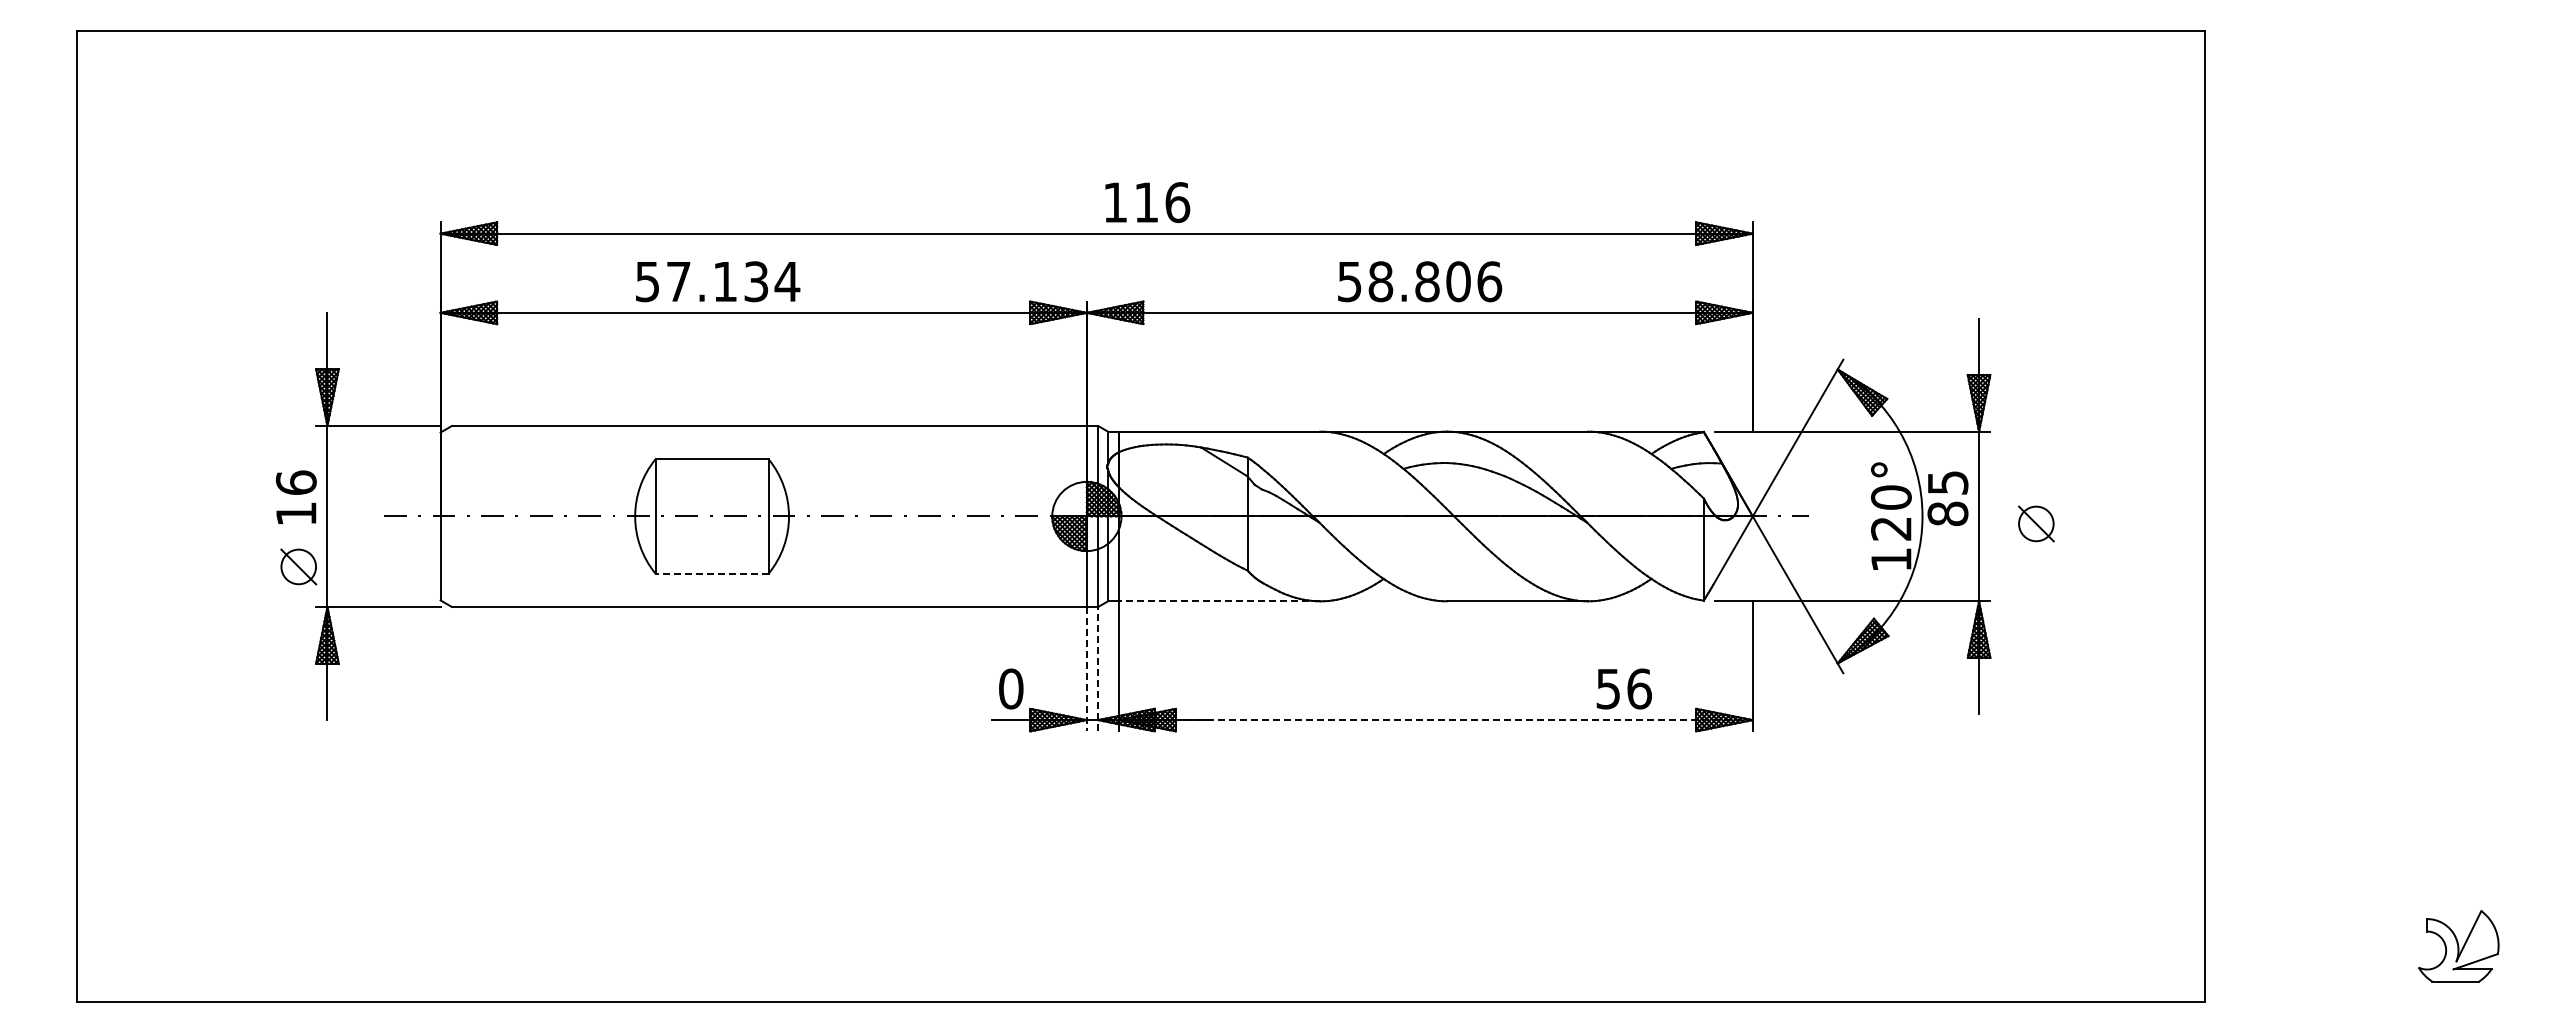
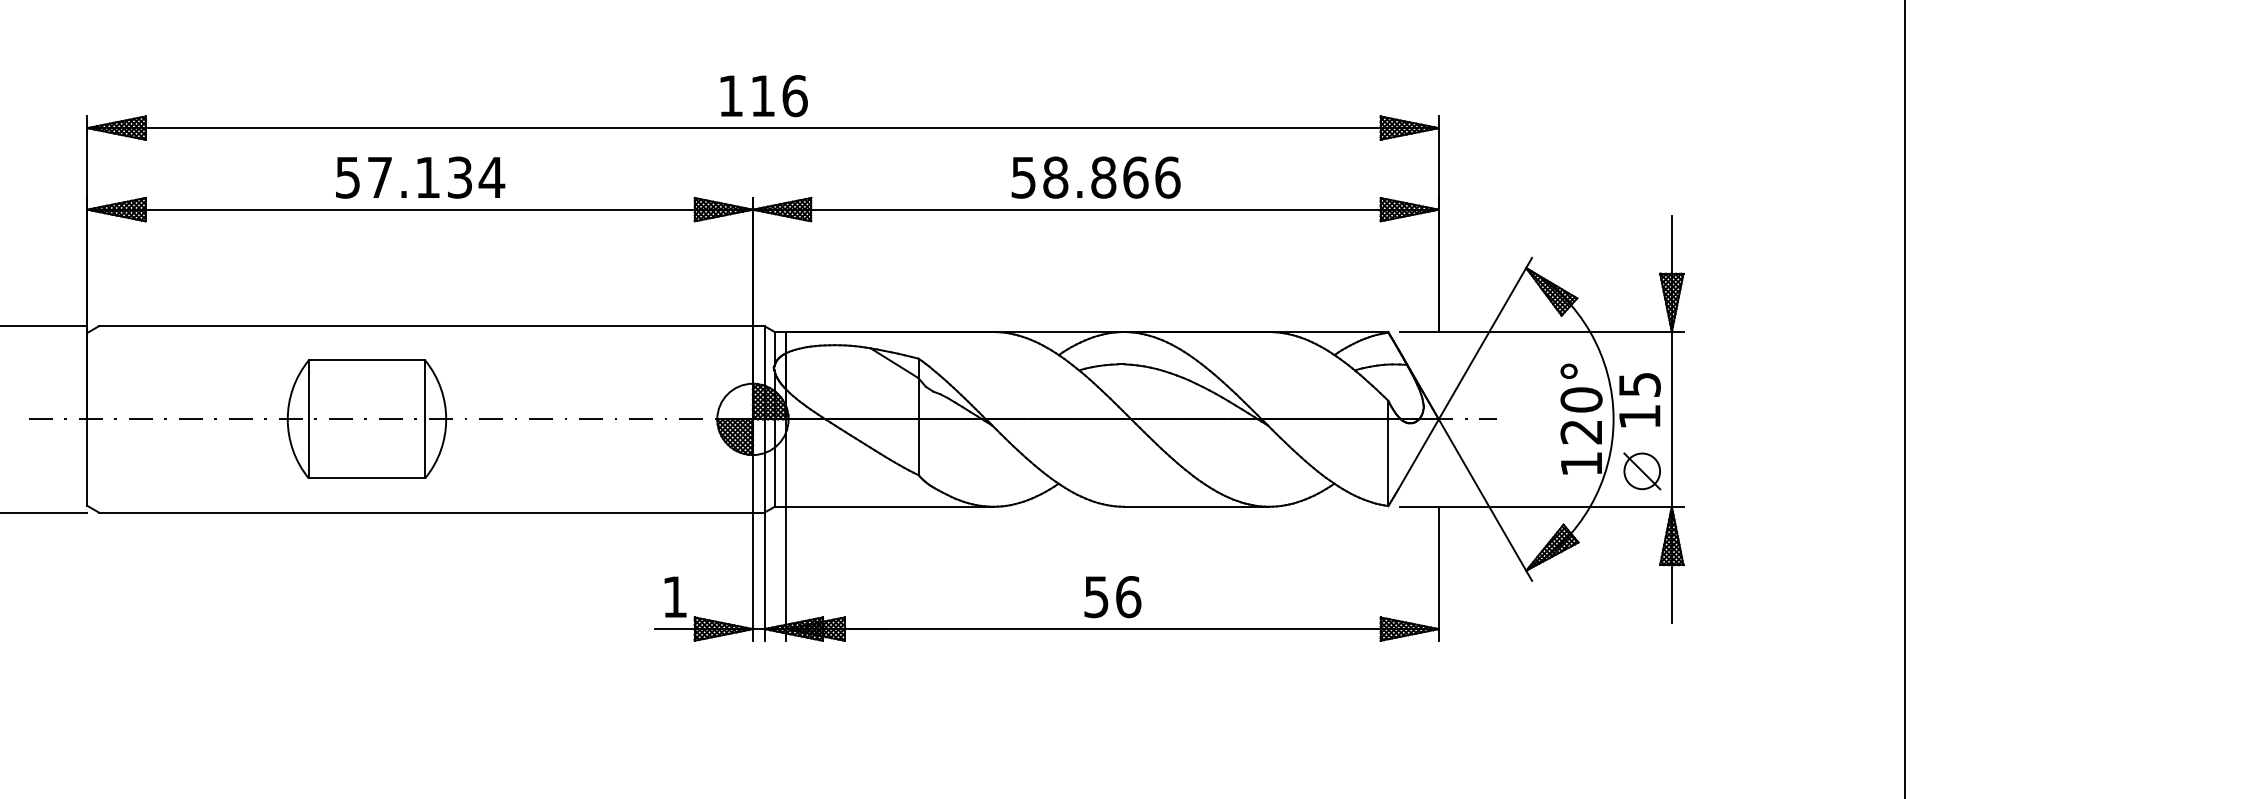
text: (1147, 202) -> (763, 96), moved
text: (718, 281) -> (420, 177), moved
text: (1458, 281) -> (1135, 177), 58.806 -> 58.866
text: (1947, 513) -> (1639, 416), 85 -> 15
part: (2036, 523) -> (1642, 470), moved
line: (712, 573) -> (367, 478), dashed -> solid
line: (1219, 601) -> (889, 506), dashed -> solid
line: (1098, 668) -> (764, 575), dashed -> solid
line: (1086, 669) -> (752, 576), dashed -> solid
text: (1011, 688) -> (675, 596), 0 -> 1
text: (1623, 688) -> (1112, 596), moved
line: (1436, 720) -> (1113, 629), dashed -> solid

